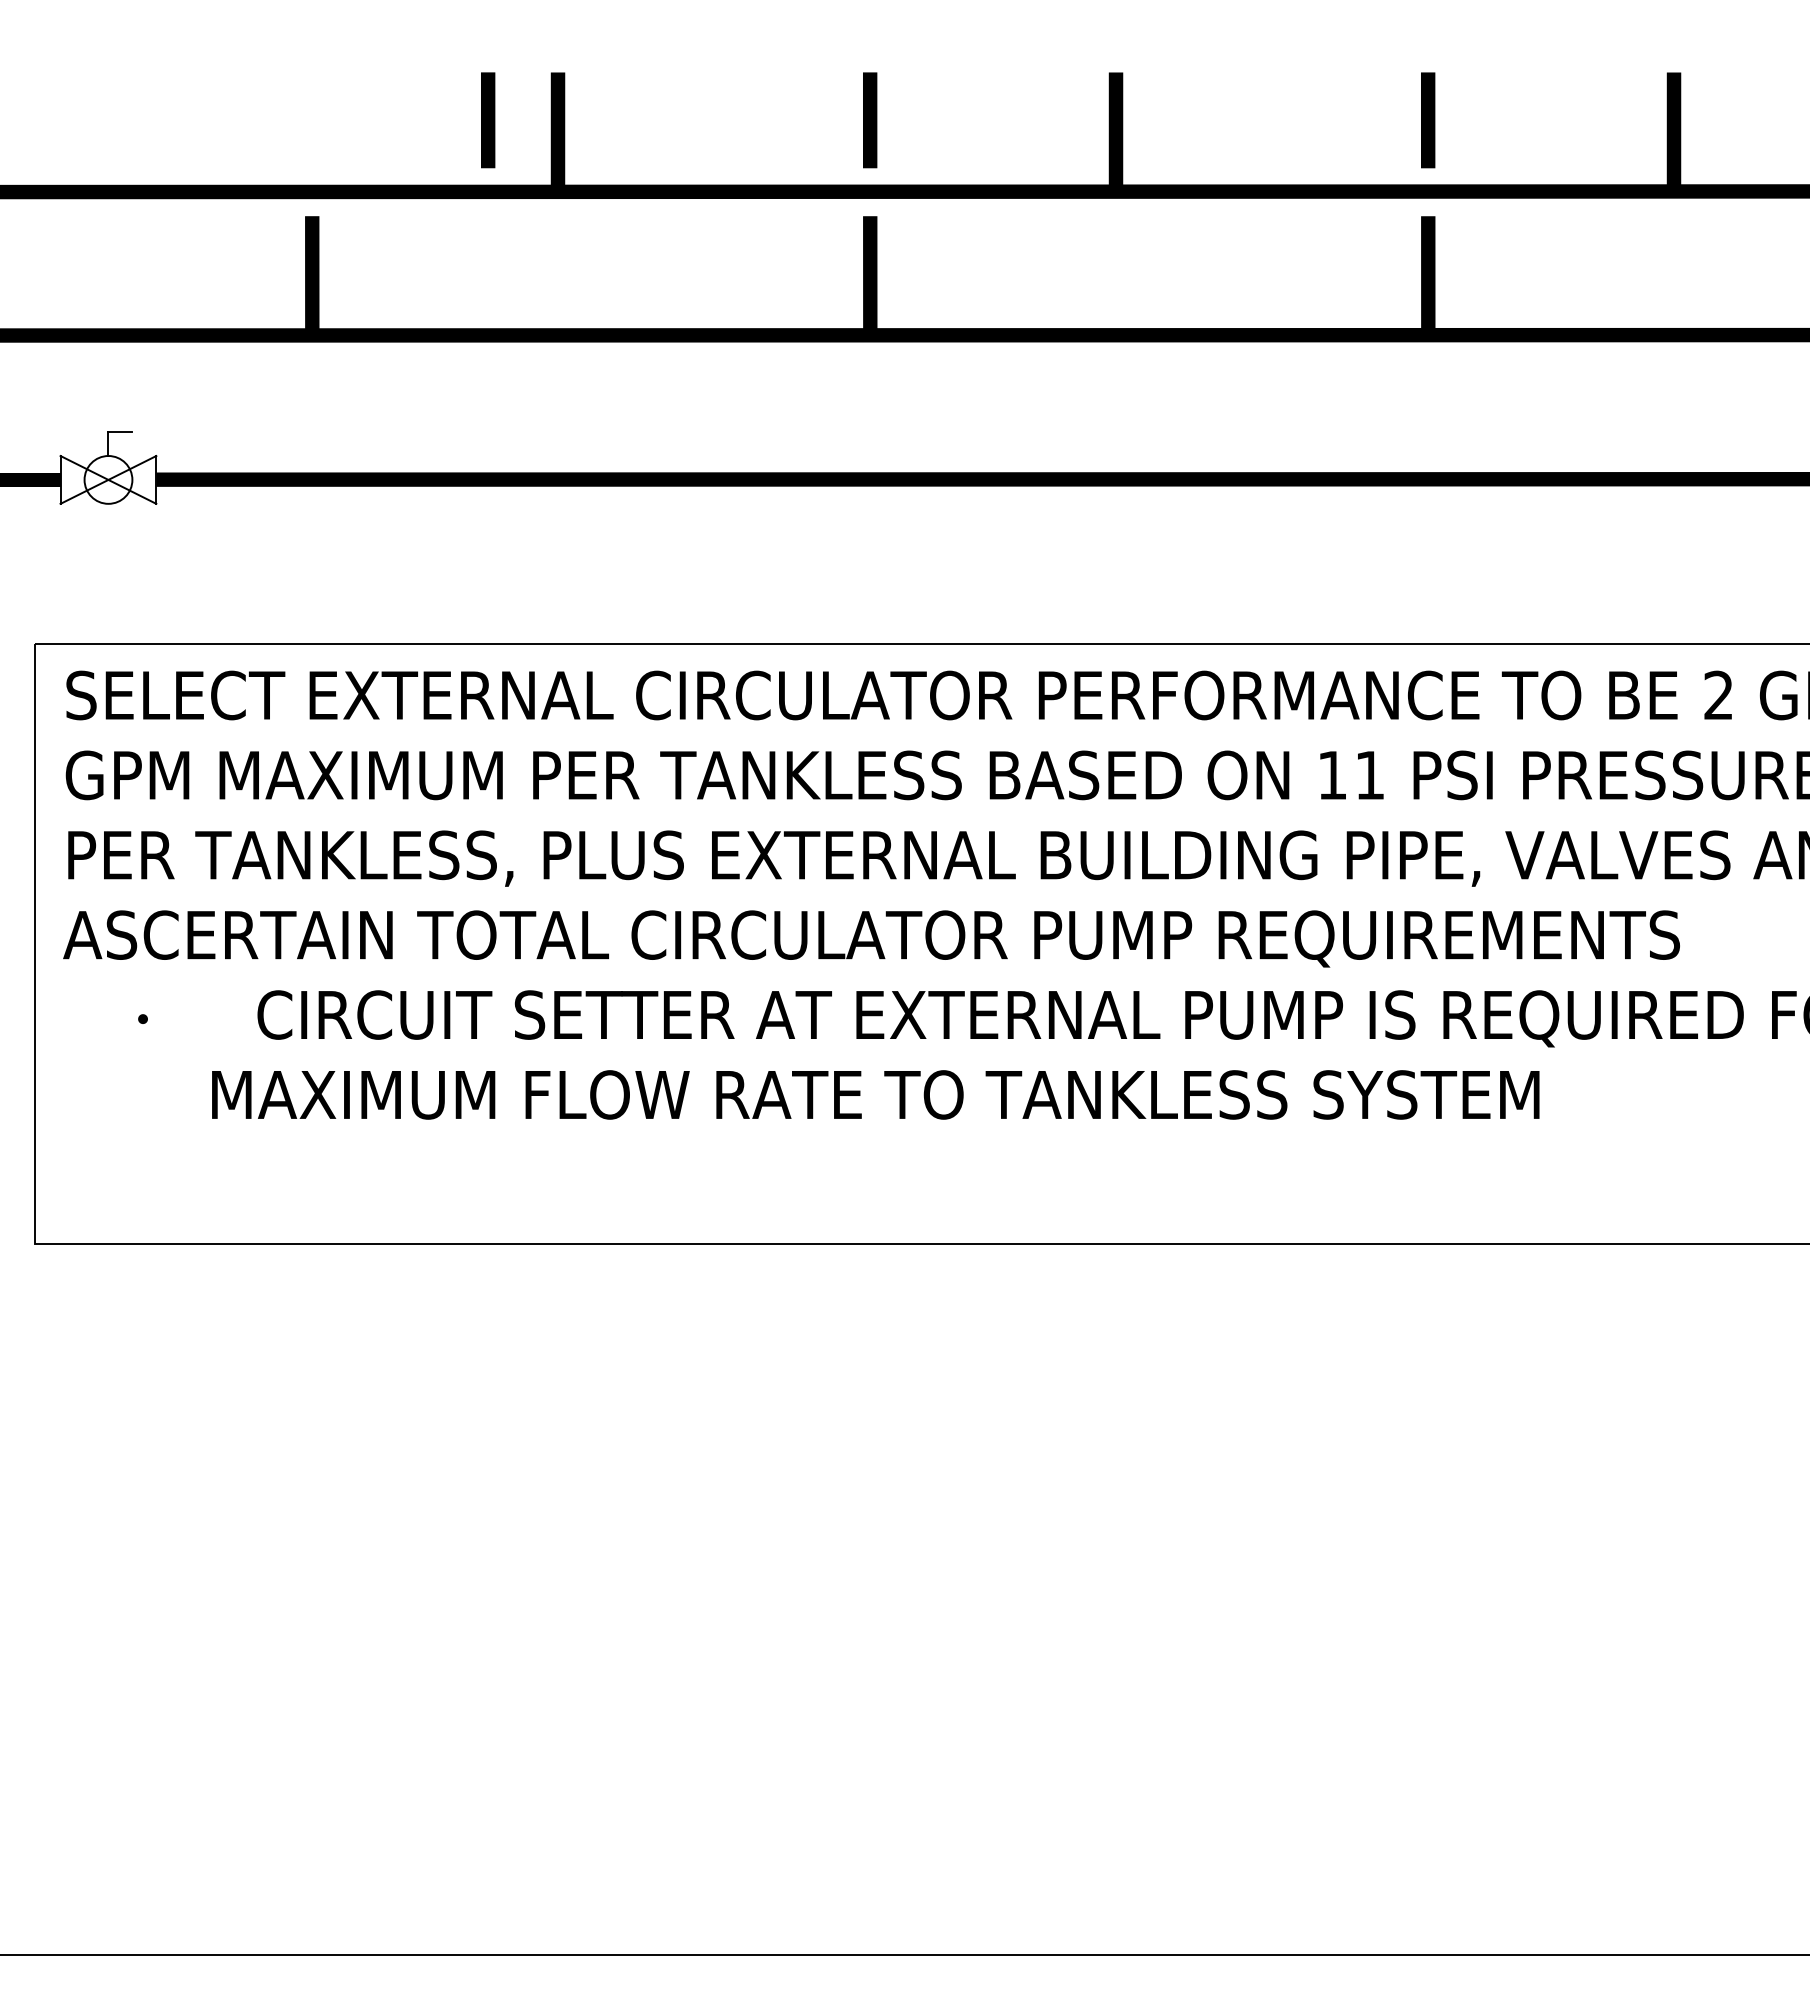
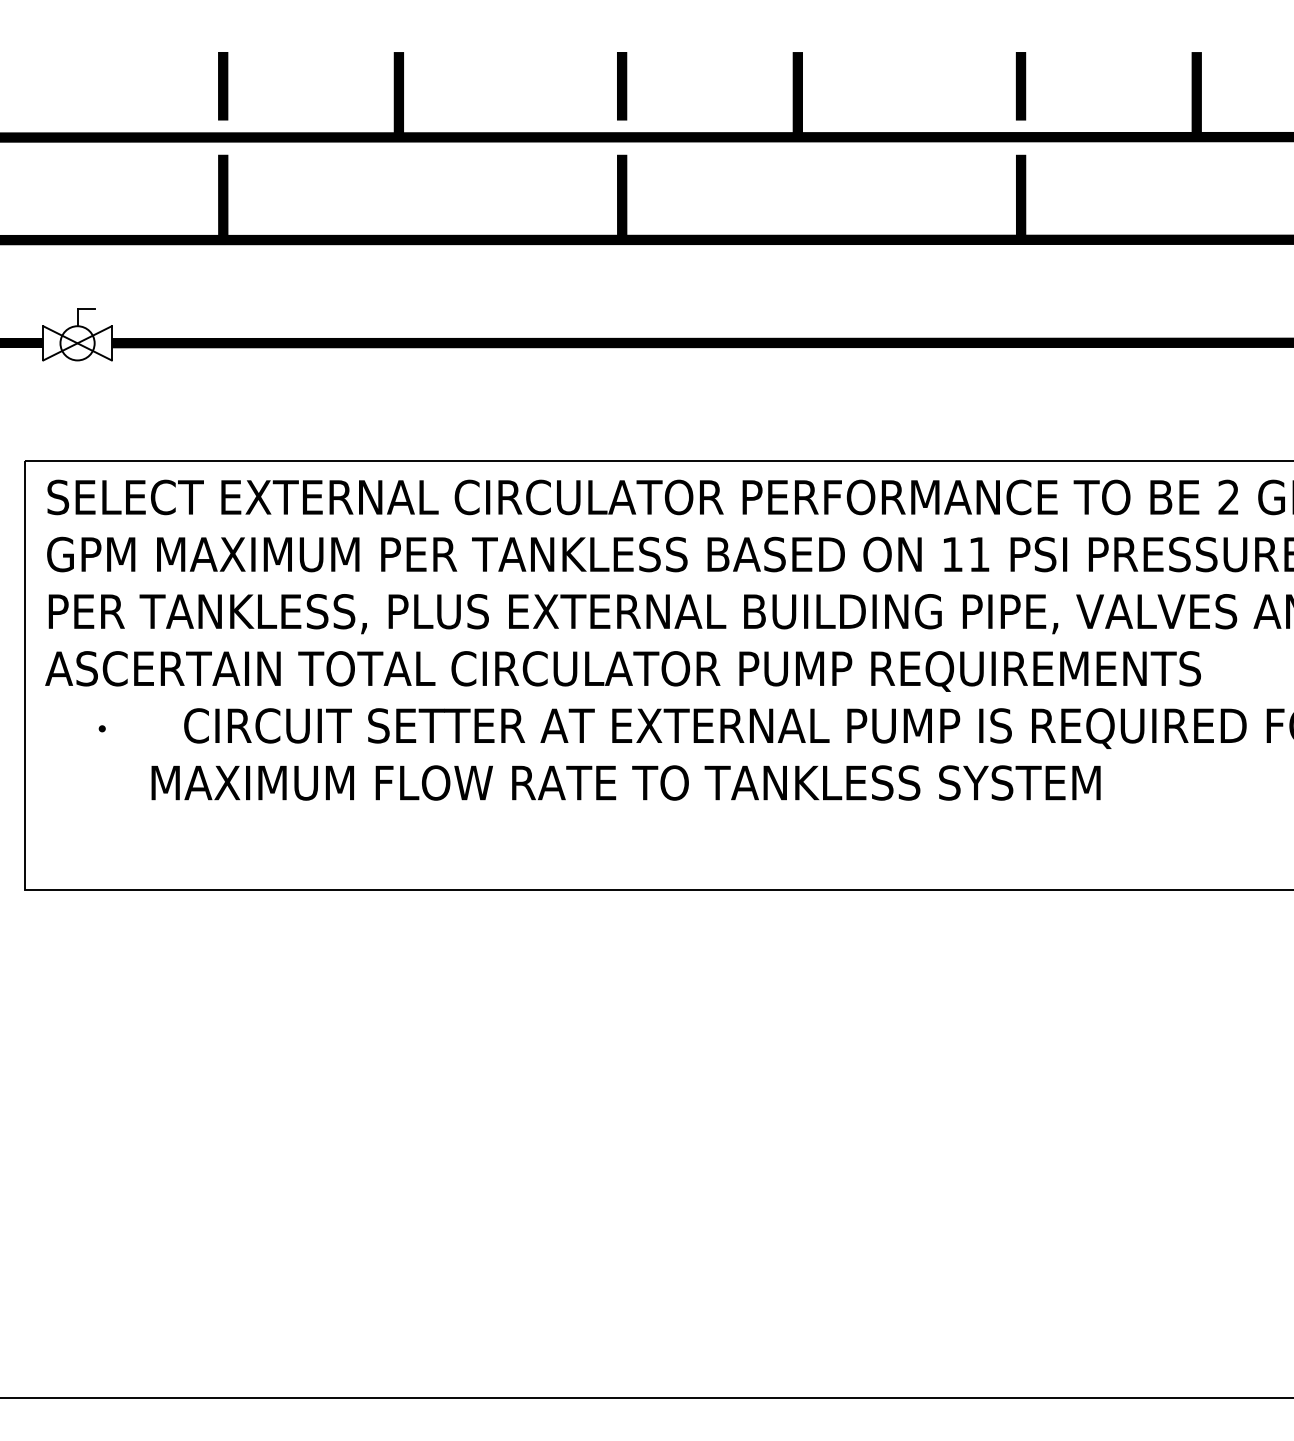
line: (488, 120) -> (223, 86), moved

